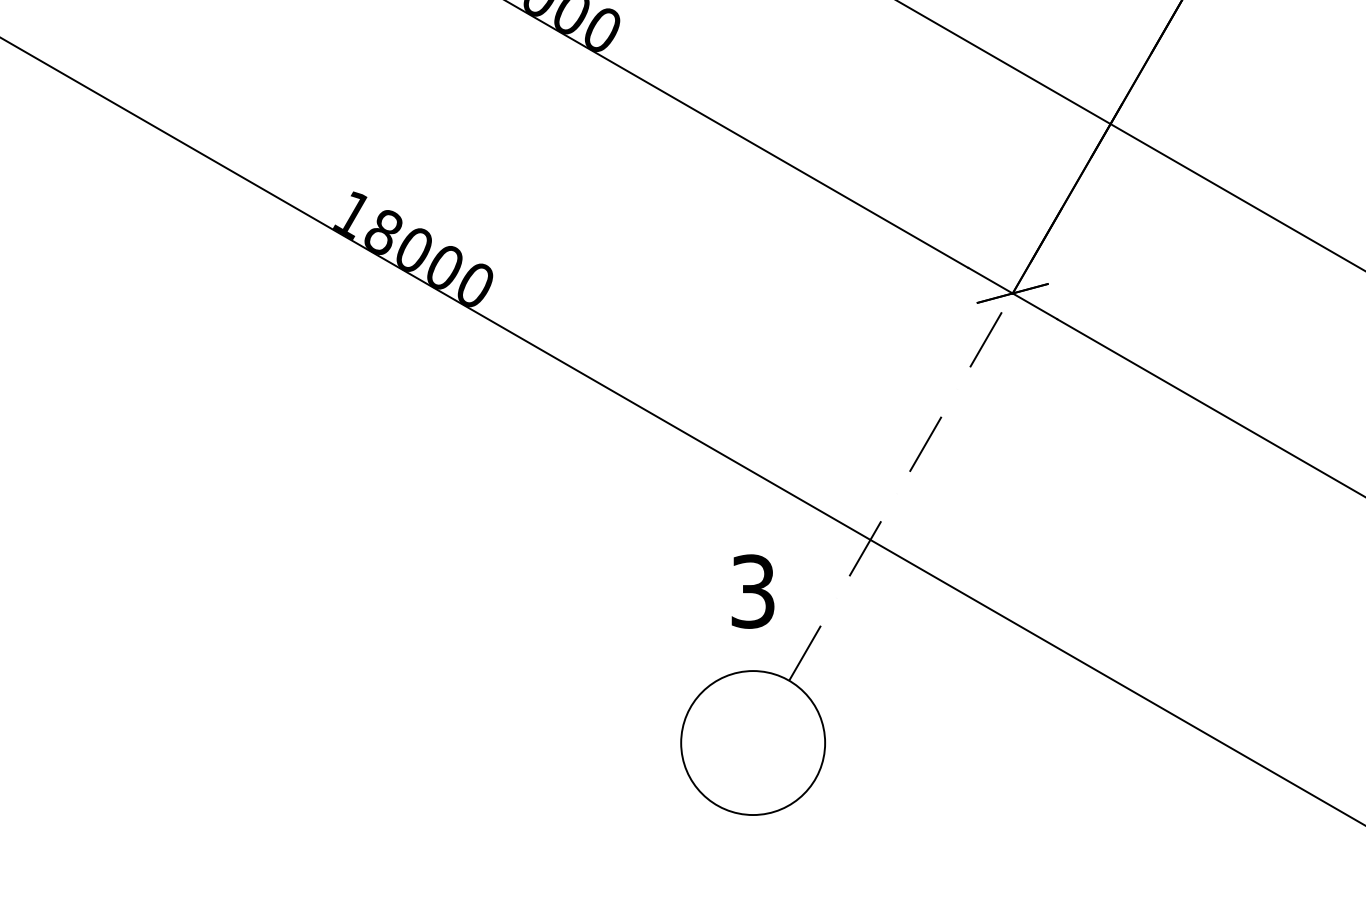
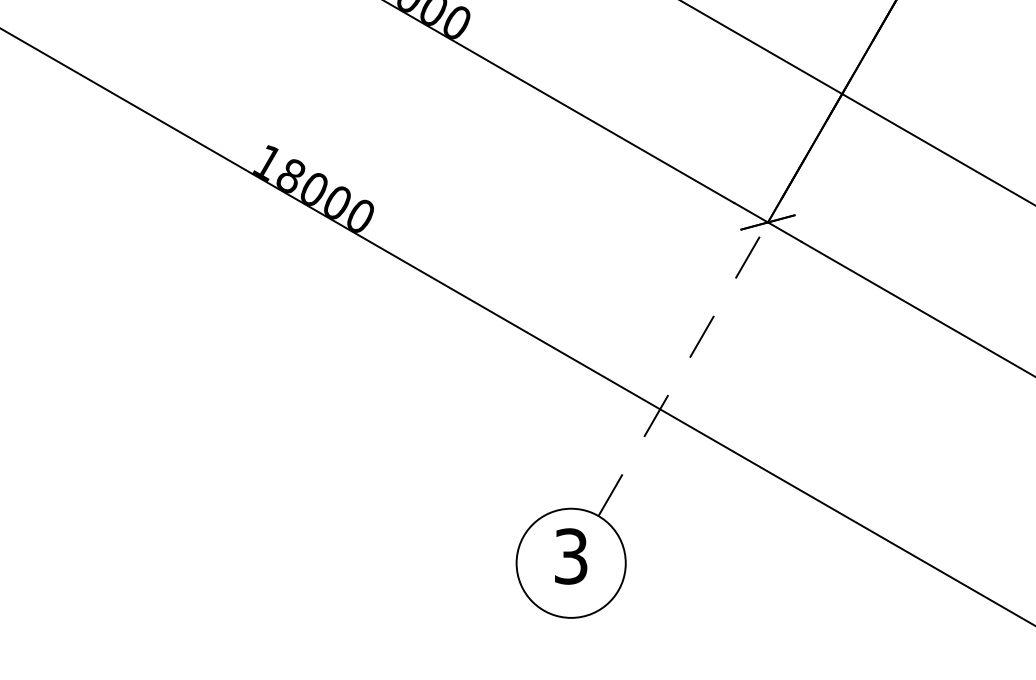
text: (753, 591) -> (571, 556), moved

